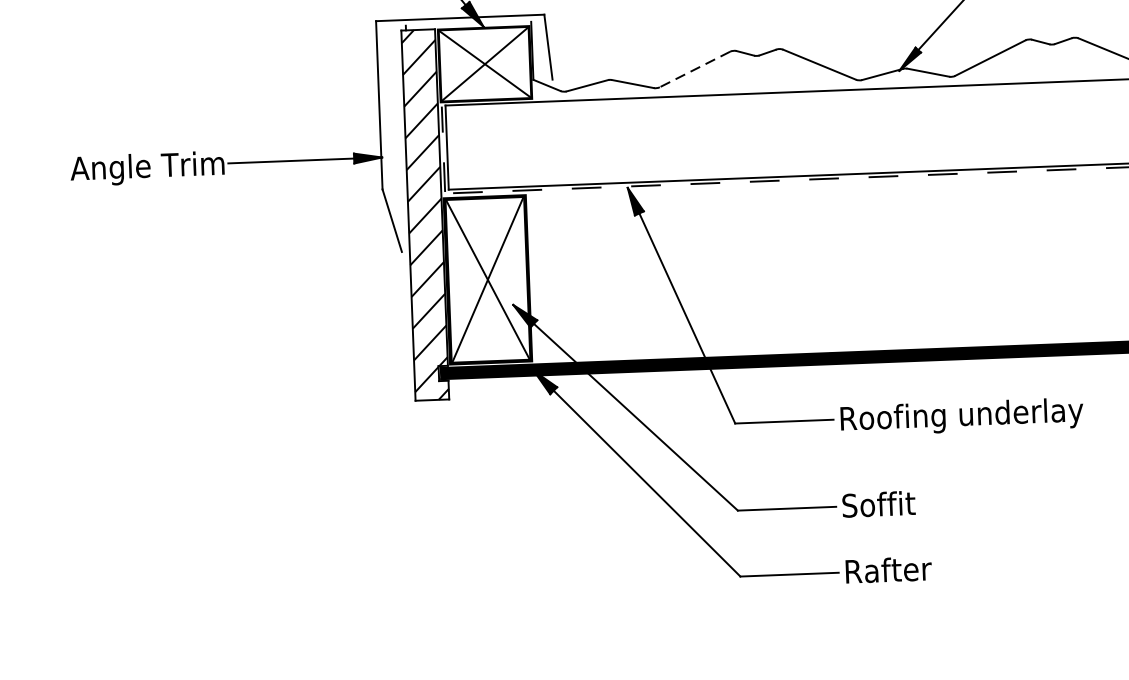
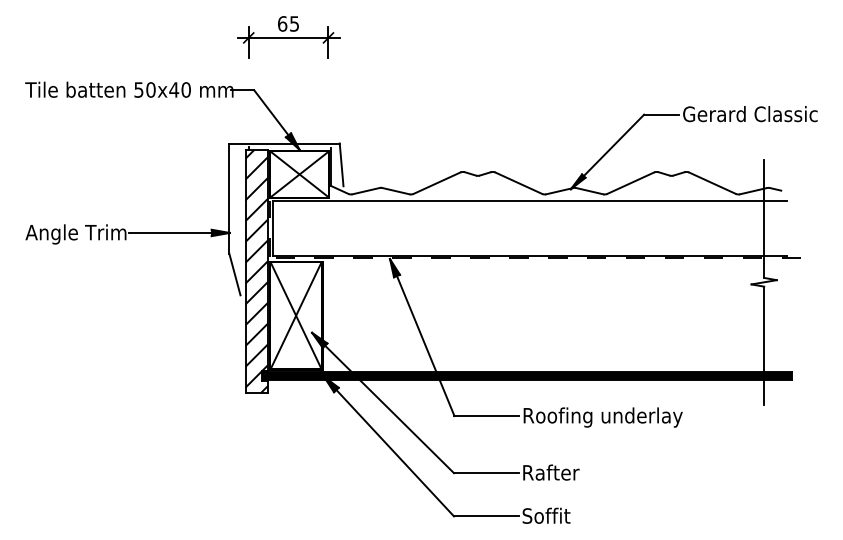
line: (695, 69) -> (437, 183), dashed -> solid
text: (884, 503) -> (550, 472), Soffit -> Rafter
text: (887, 569) -> (550, 515), Rafter -> Soffit

